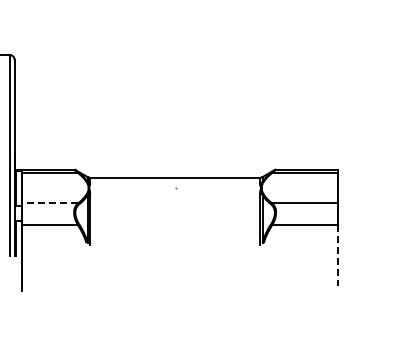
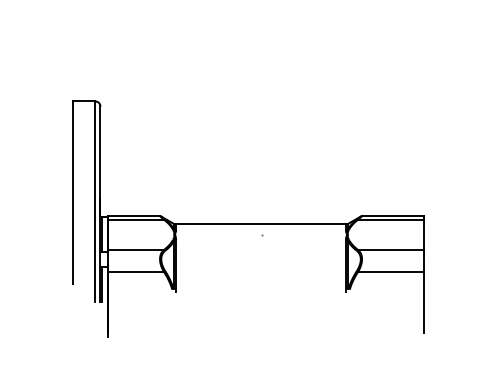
line: (49, 203) -> (135, 250), dashed -> solid
line: (338, 255) -> (424, 302), dashed -> solid

